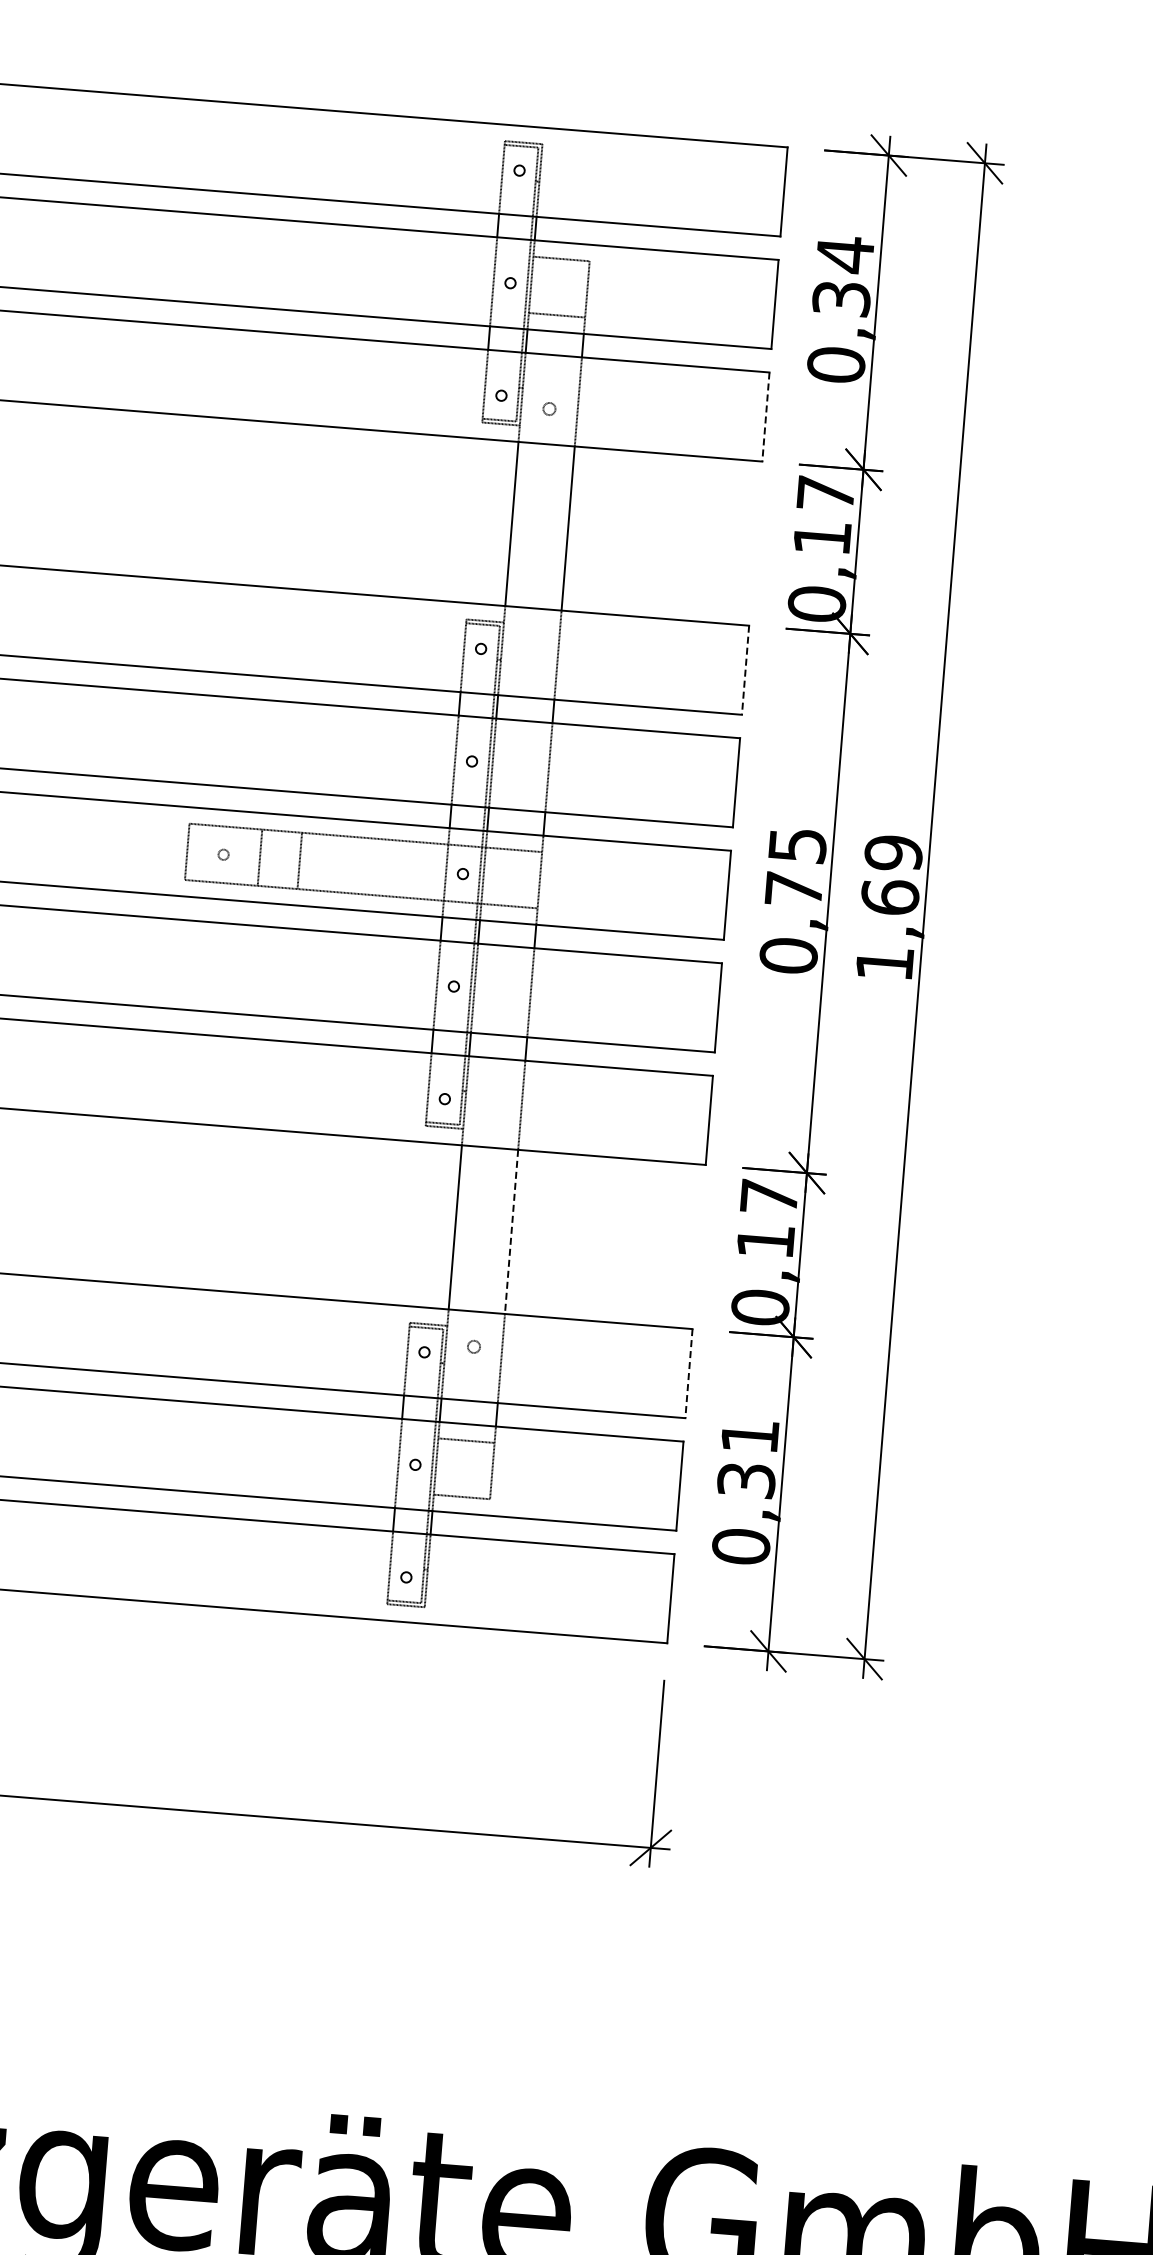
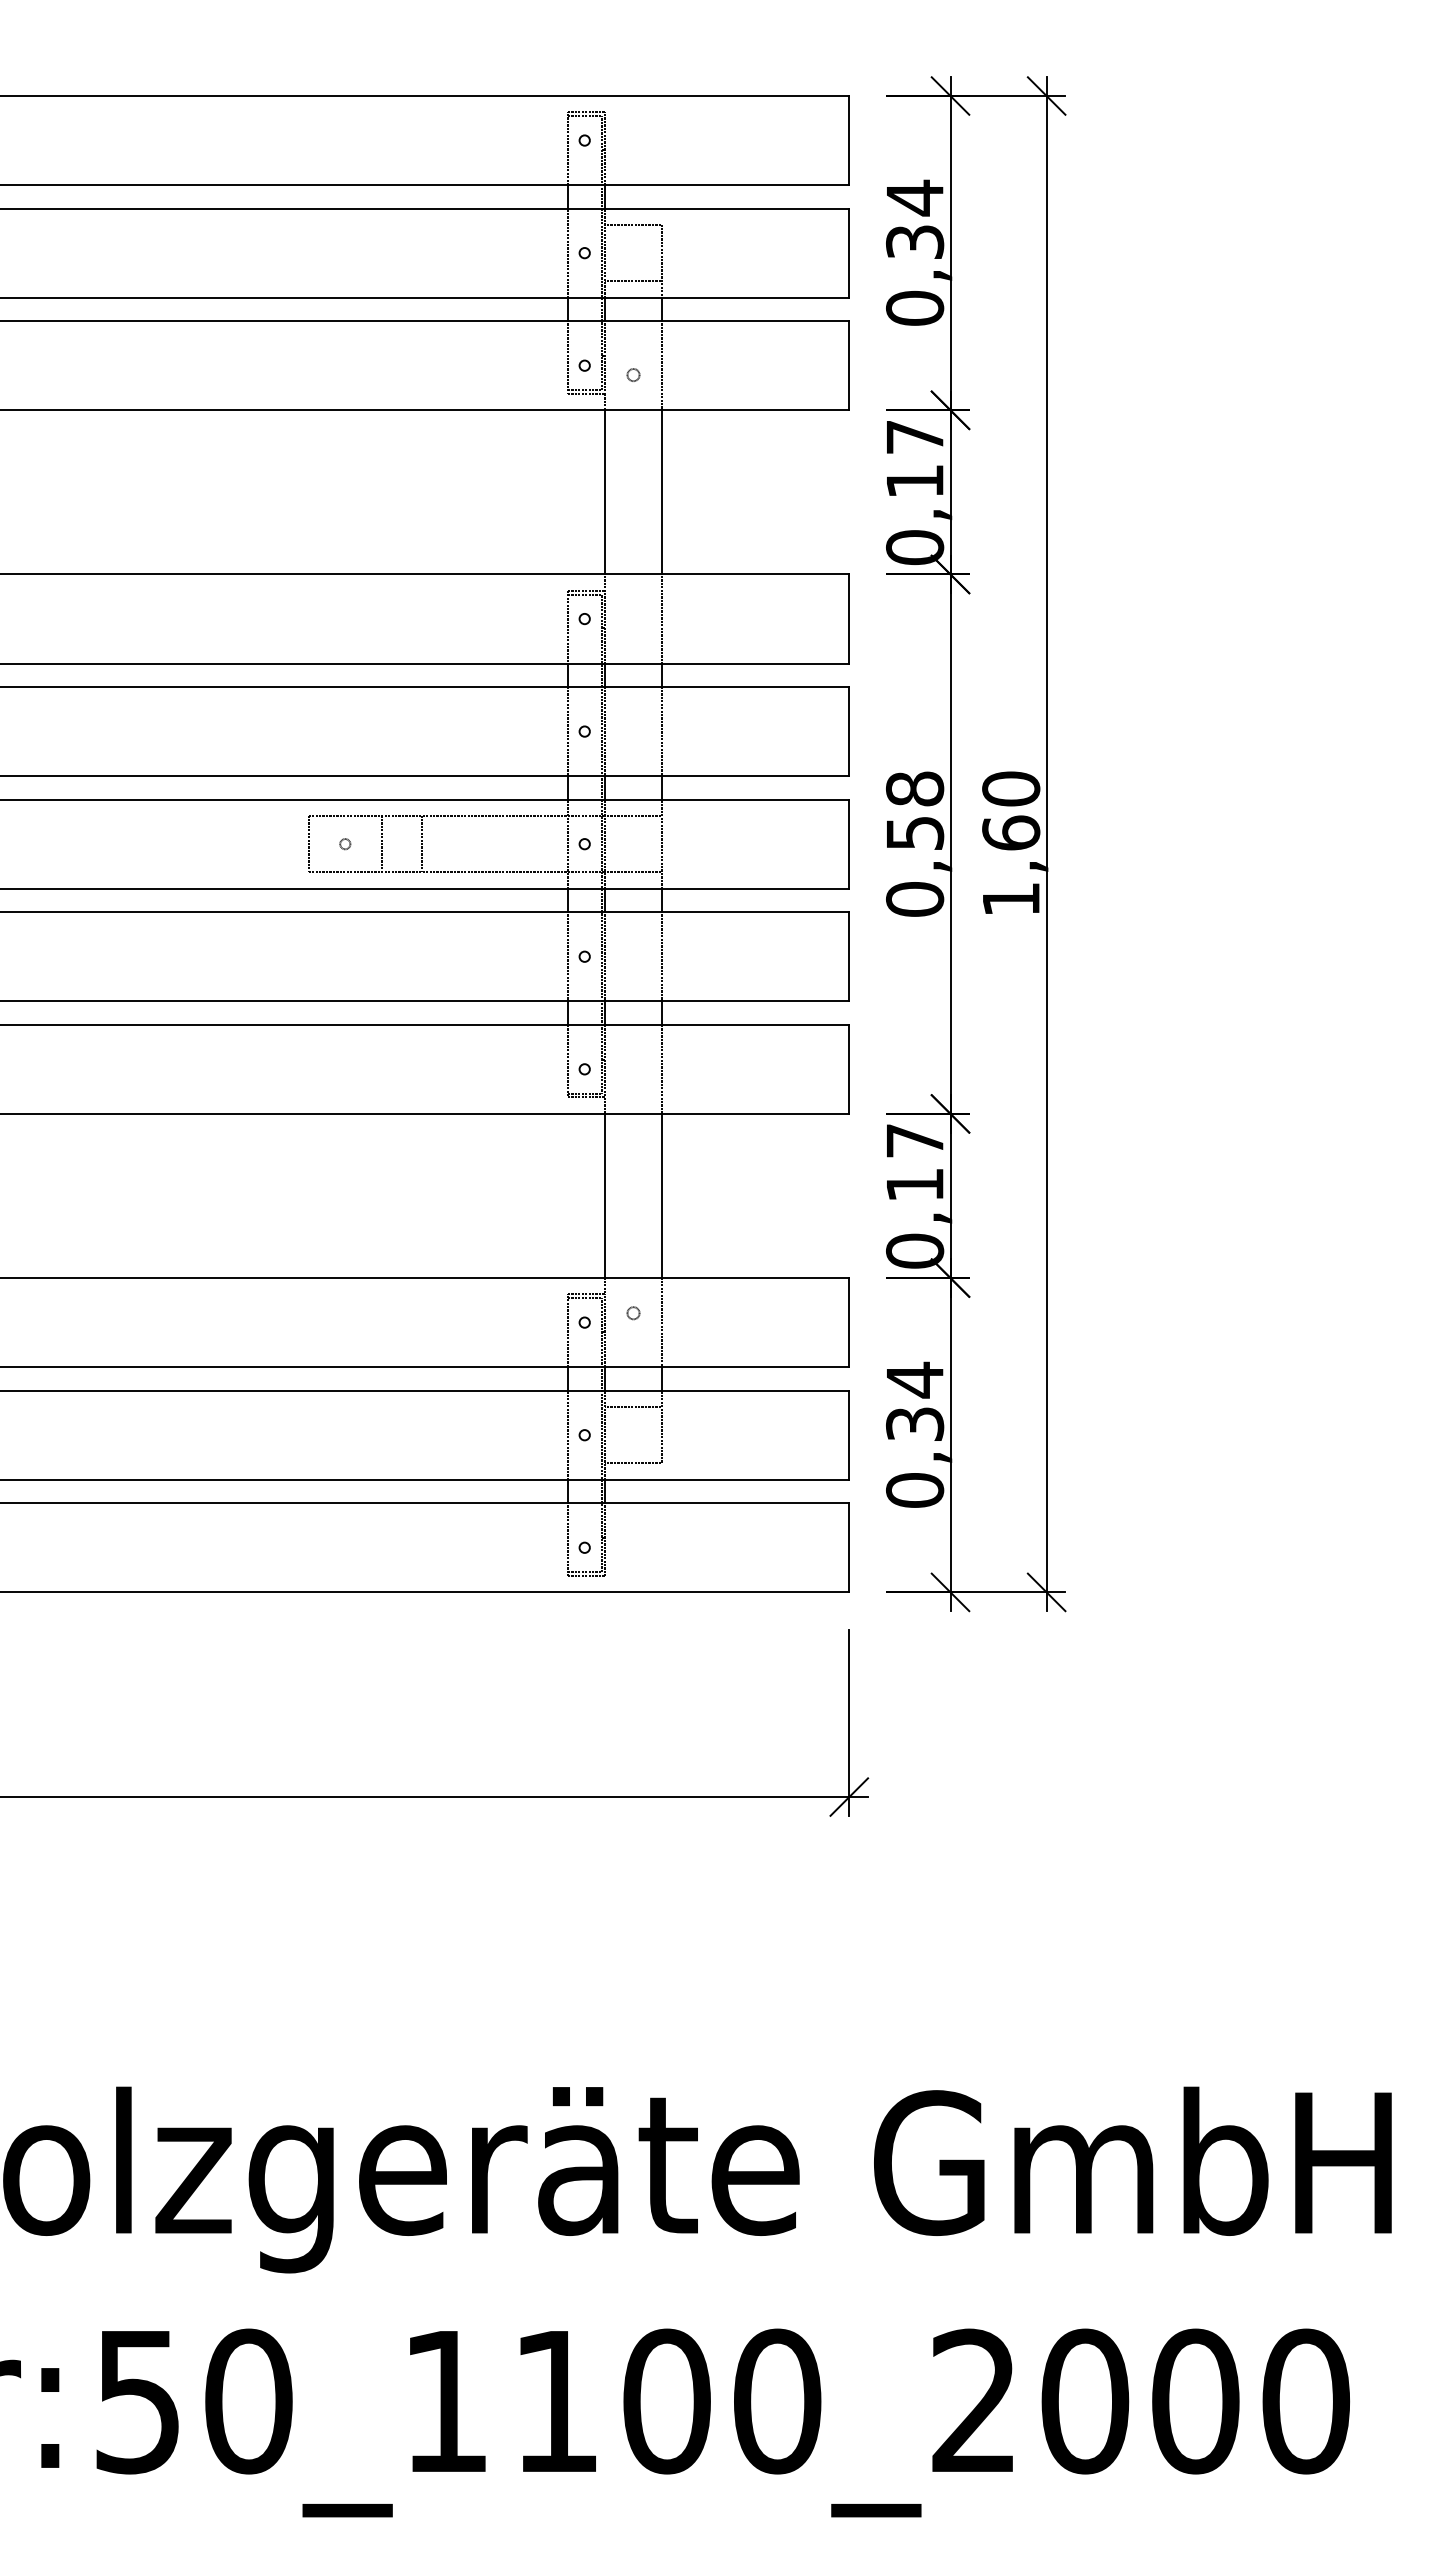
line: (766, 416) -> (849, 365), dashed -> solid
line: (745, 670) -> (849, 619), dashed -> solid
text: (894, 852) -> (1011, 788), 1,69 -> 1,60
text: (796, 866) -> (915, 810), 0,75 -> 0,58
line: (511, 1232) -> (661, 1196), dashed -> solid
line: (689, 1373) -> (849, 1322), dashed -> solid
text: (750, 1435) -> (915, 1379), 0,31 -> 0,34

